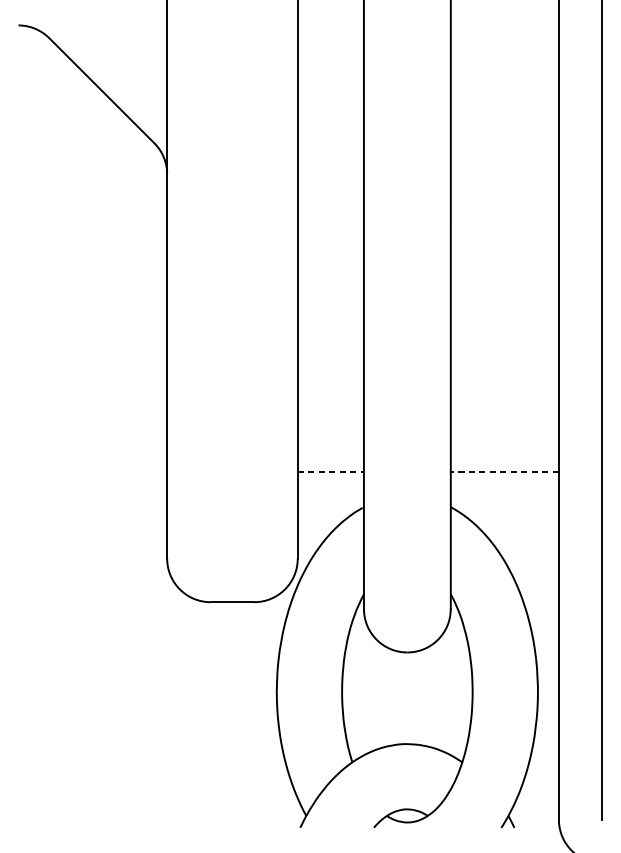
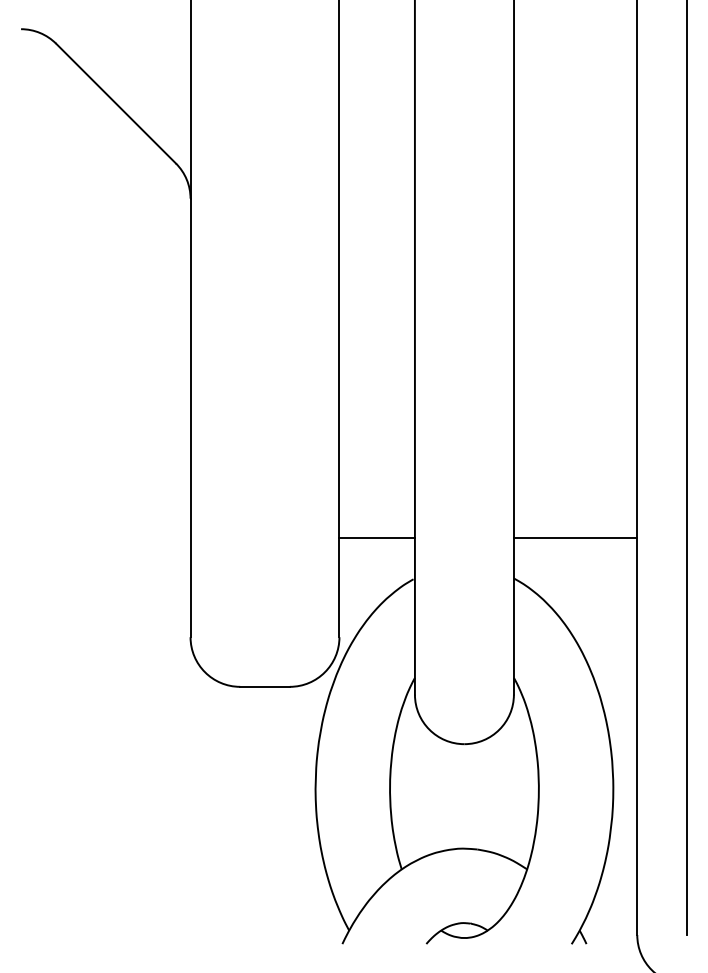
line: (331, 471) -> (377, 537), dashed -> solid
line: (504, 471) -> (575, 537), dashed -> solid

